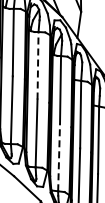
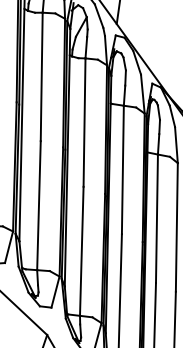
line: (38, 65) -> (42, 76), dashed -> solid
line: (59, 157) -> (82, 251), dashed -> solid

